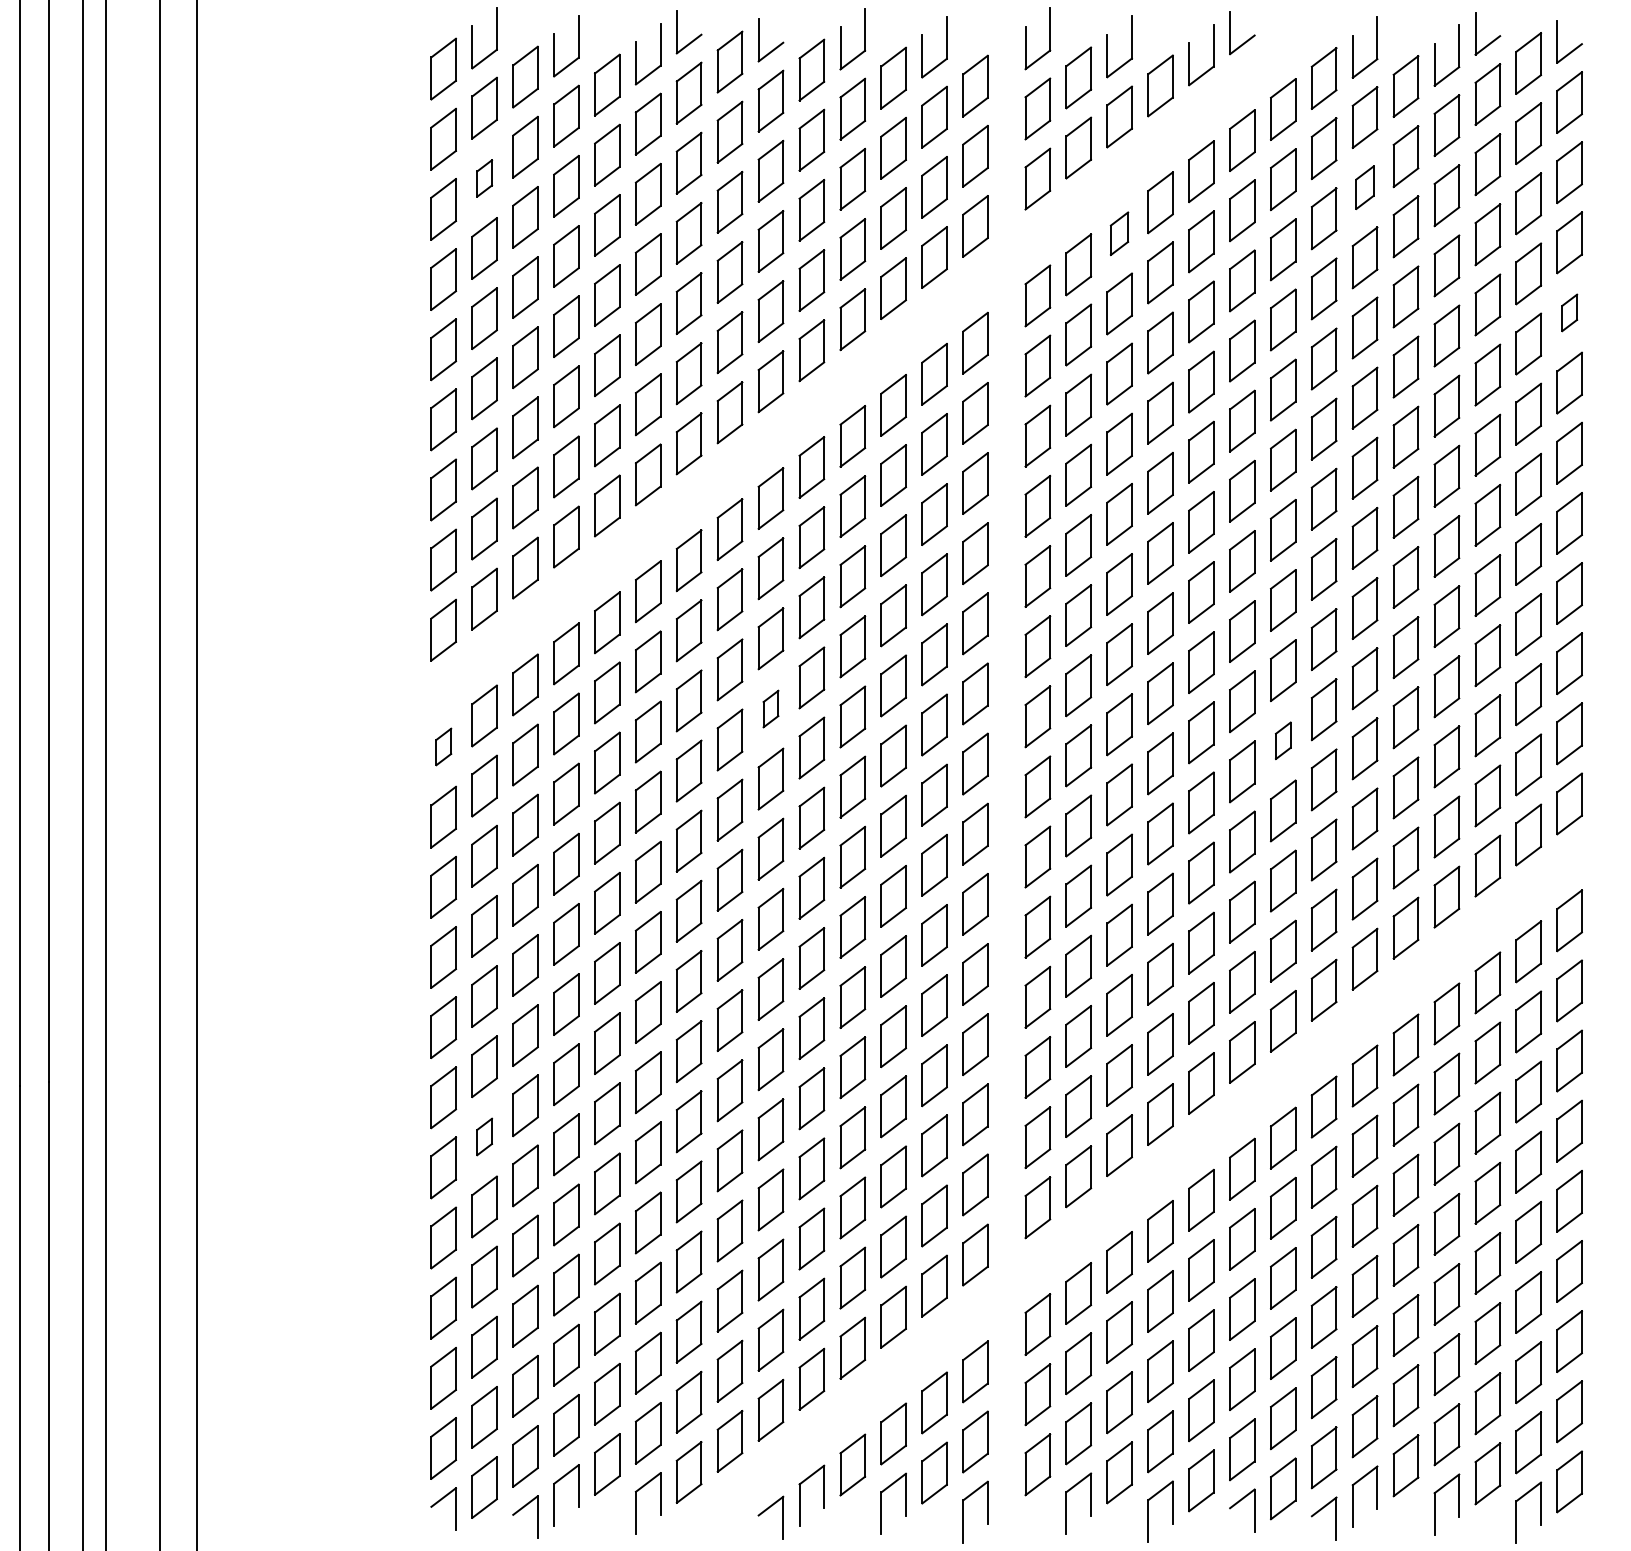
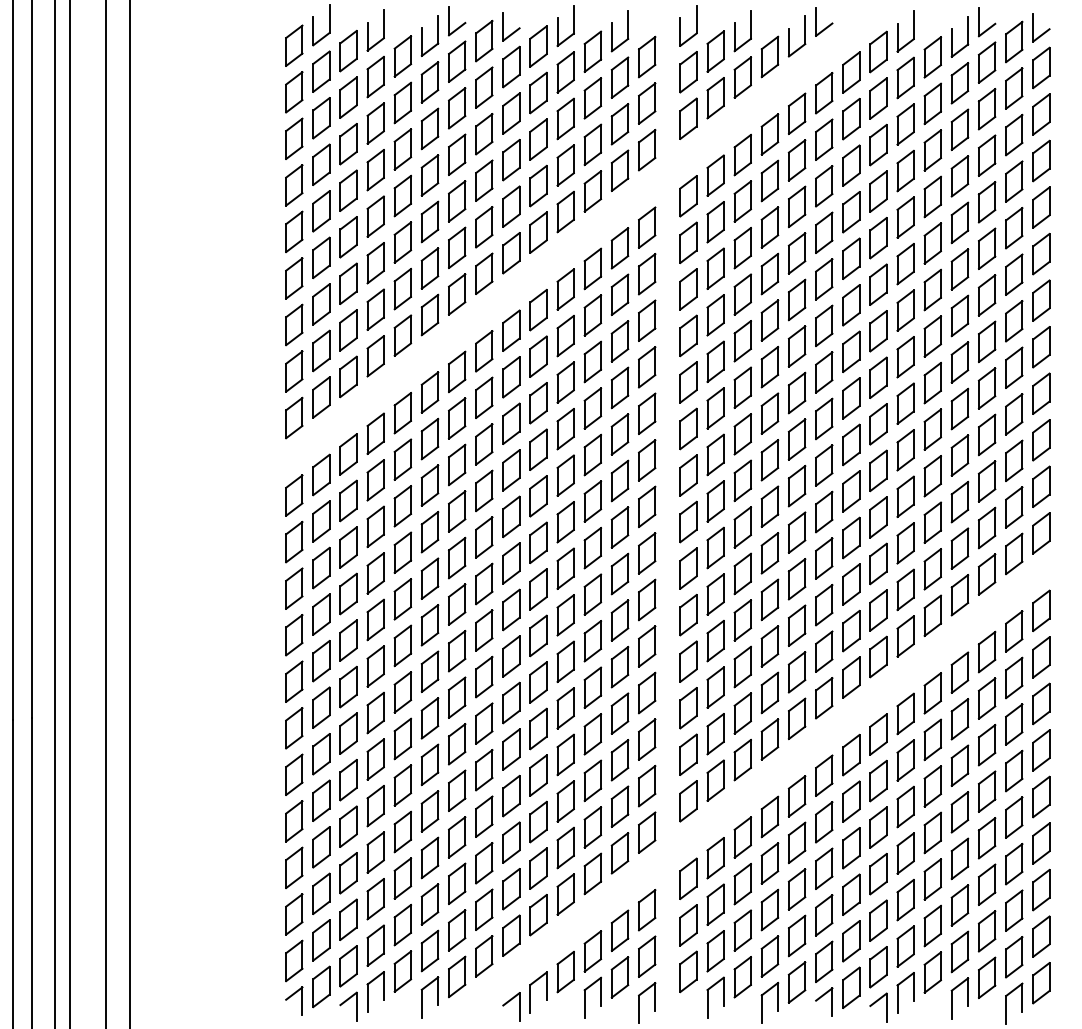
part: (484, 178) -> (321, 118), size x1.67
part: (1364, 187) -> (905, 124), size x1.43
part: (1119, 232) -> (742, 154), size x1.43
part: (1569, 312) -> (1041, 207), size x1.67
part: (771, 709) -> (511, 470), size x1.67
part: (1283, 740) -> (851, 491), size x1.67
part: (443, 746) -> (294, 495), size x1.67
part: (484, 1137) -> (321, 754), size x1.67

